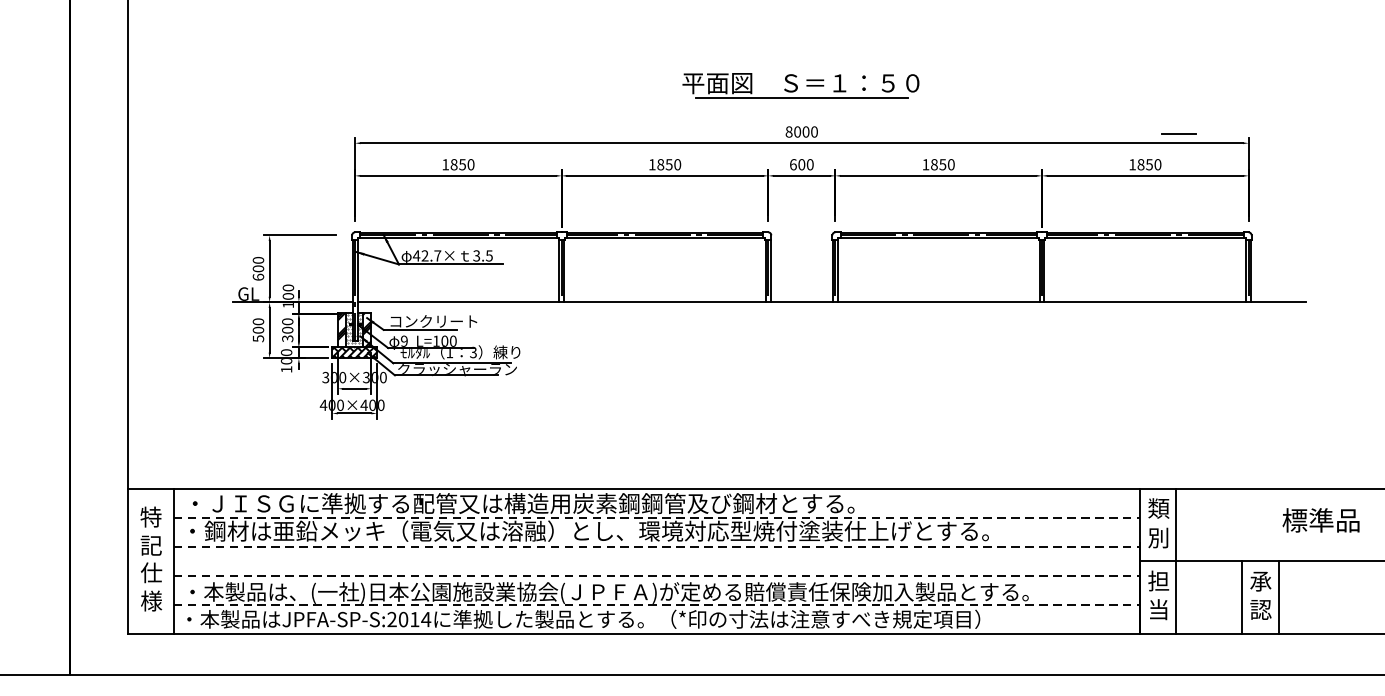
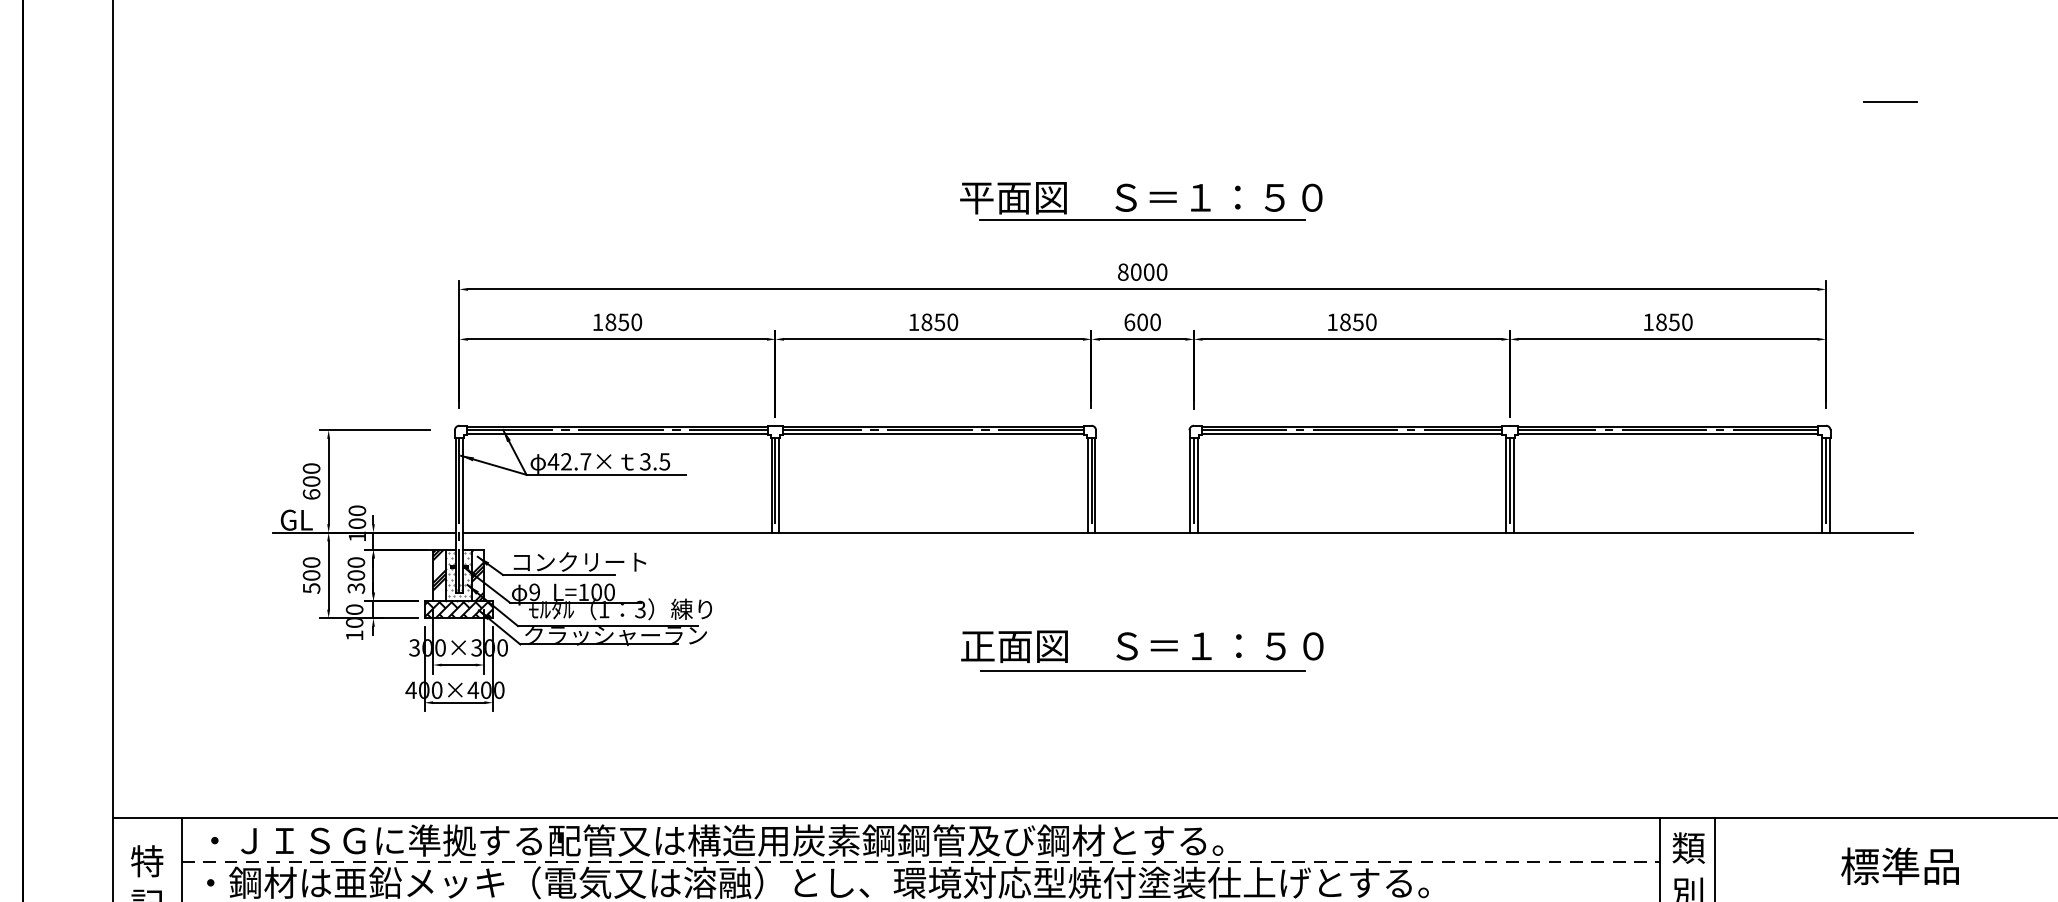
line: (1178, 133) -> (1890, 101), moved
part: (801, 379) -> (1142, 650), added
text: (1320, 520) -> (1899, 866), moved

